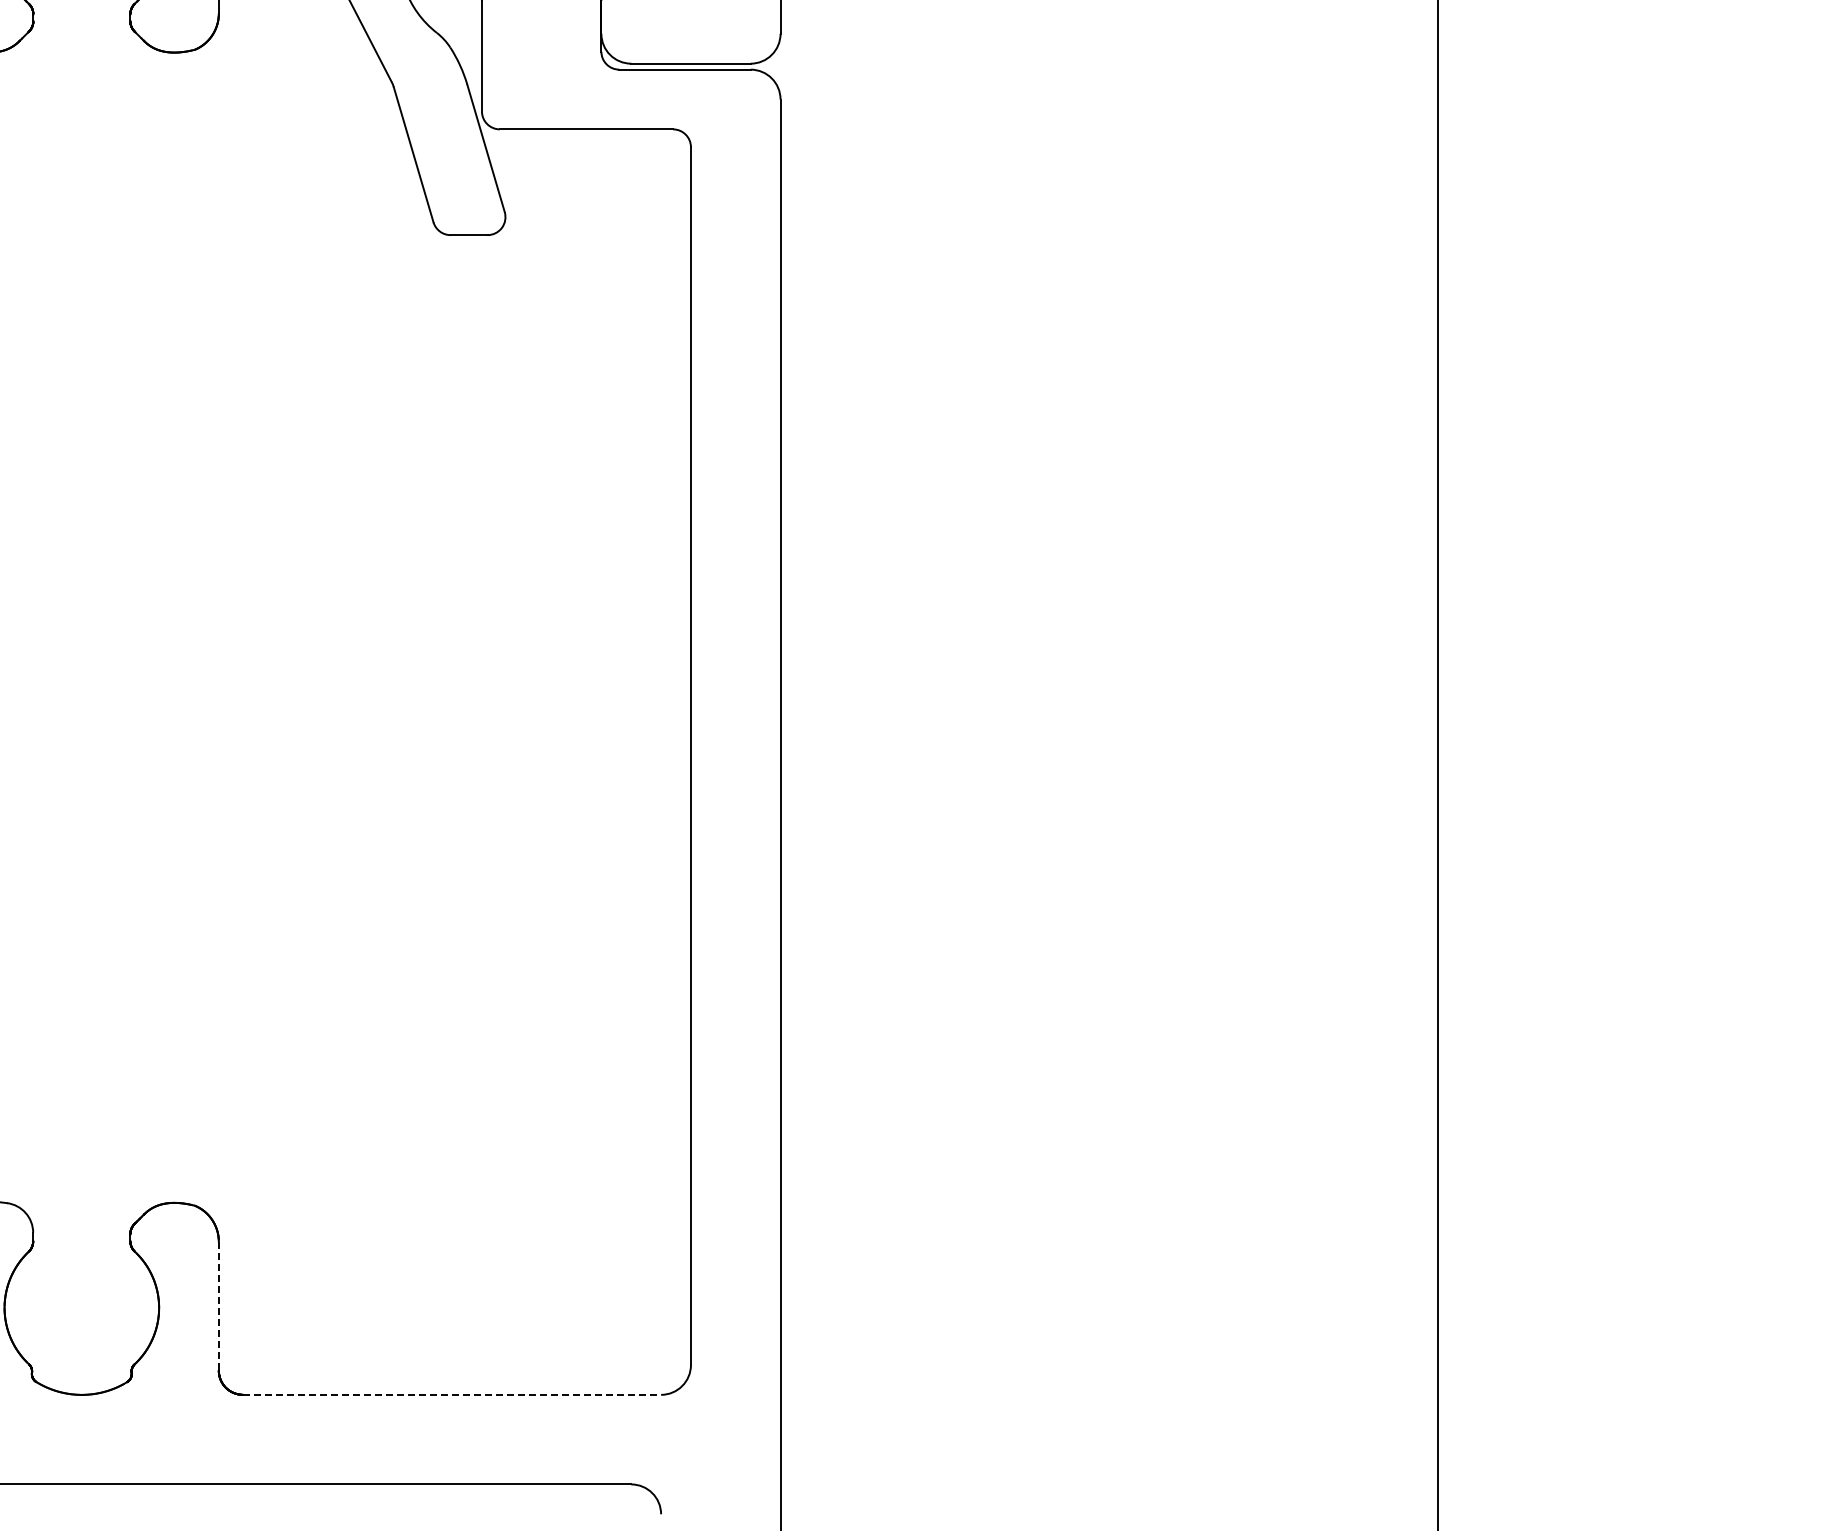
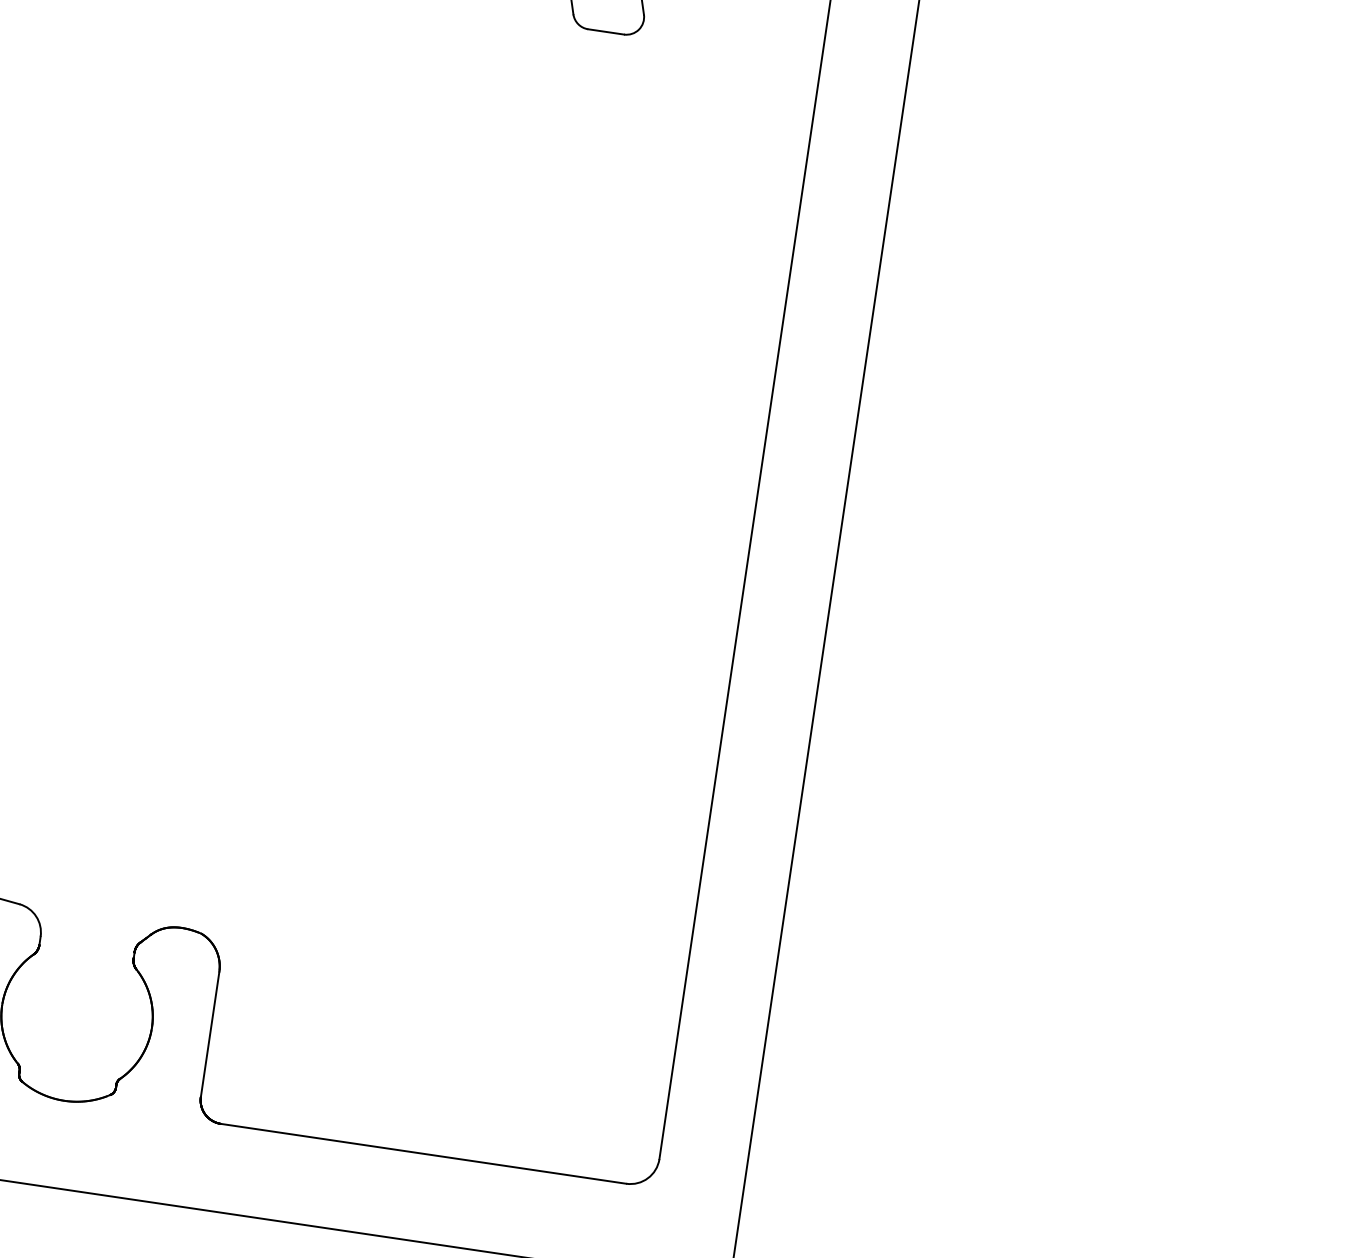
line: (218, 1306) -> (209, 1034), dashed -> solid
line: (452, 1394) -> (424, 1153), dashed -> solid

